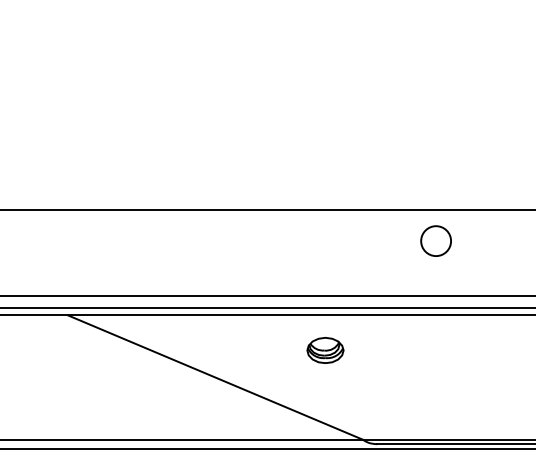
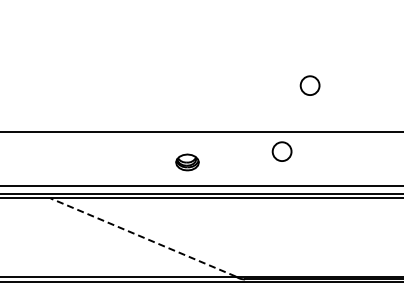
circle: (479, 135) -> (309, 85), added
part: (325, 350) -> (187, 162), moved
line: (214, 377) -> (142, 237), solid -> dashed

